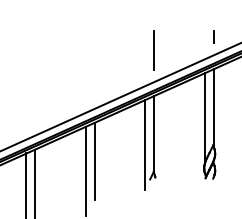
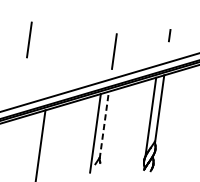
line: (213, 36) -> (169, 35), moved
line: (56, 50) -> (28, 40), added
line: (154, 133) -> (104, 124), solid -> dashed
line: (94, 160) -> (48, 140), removed

